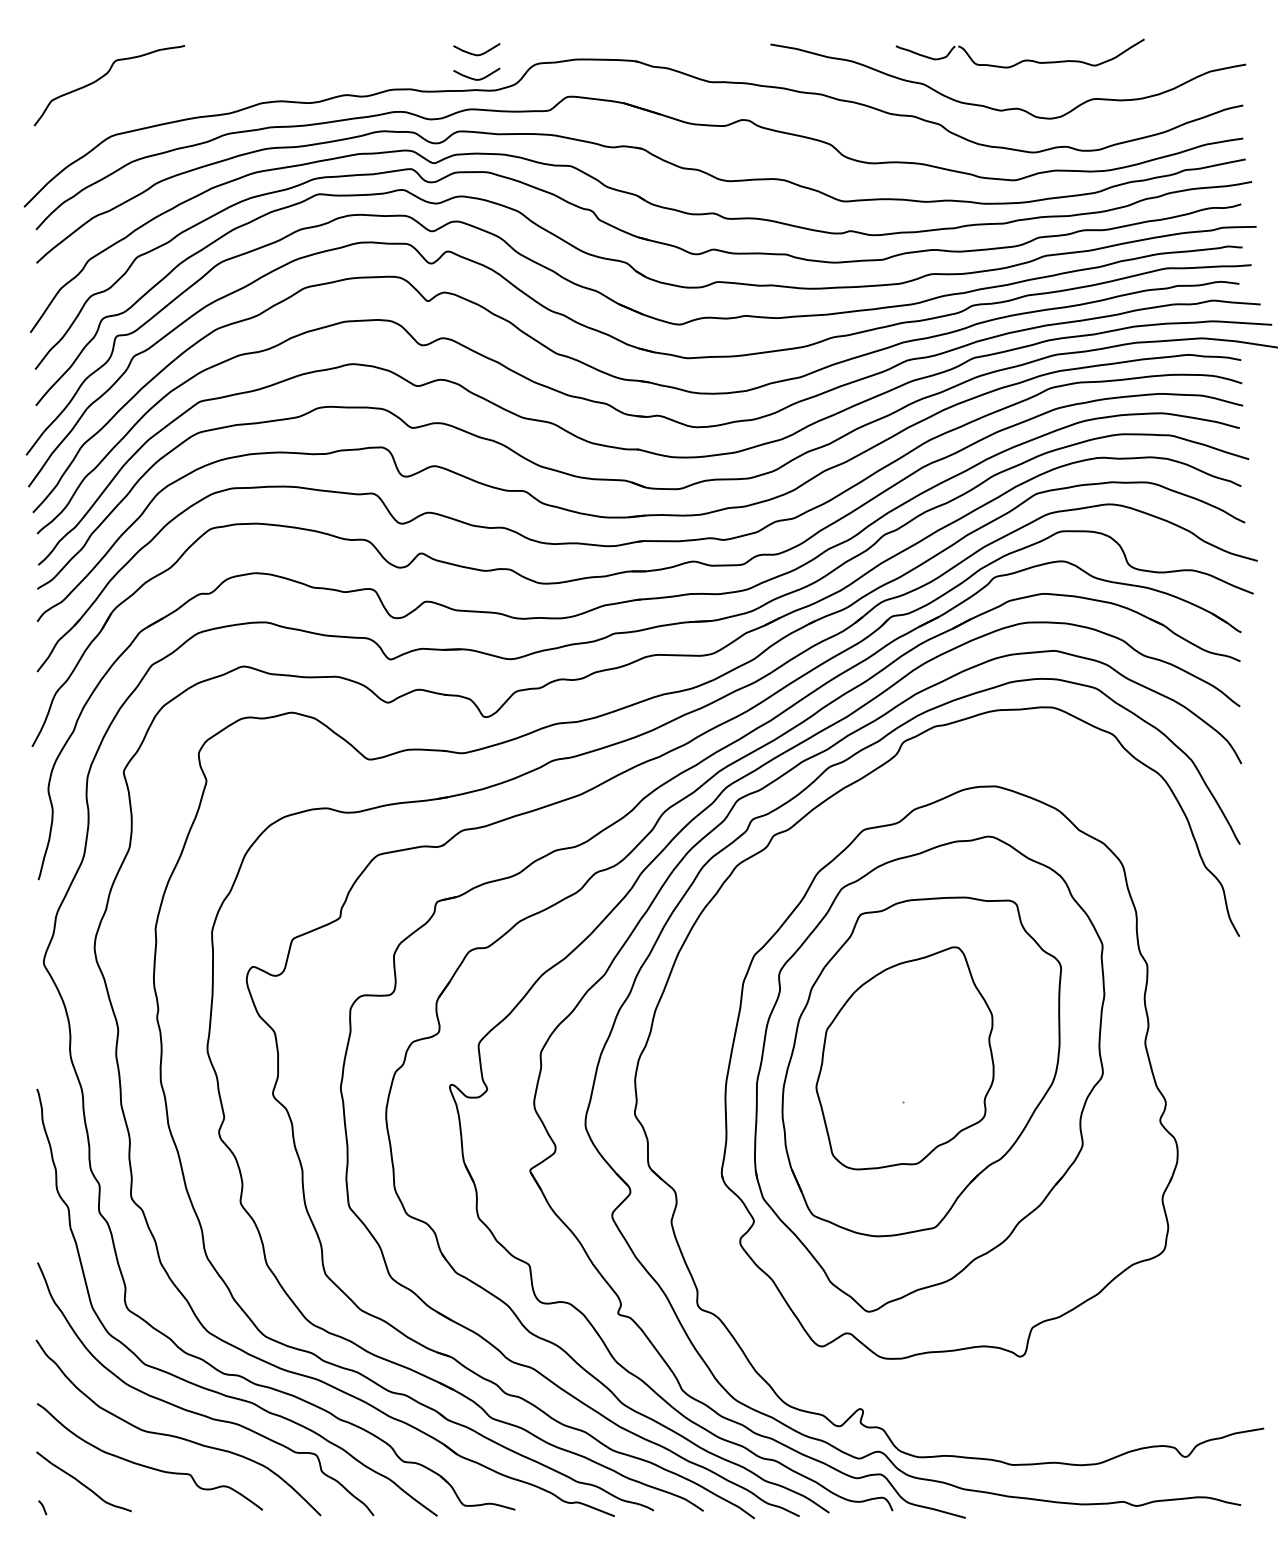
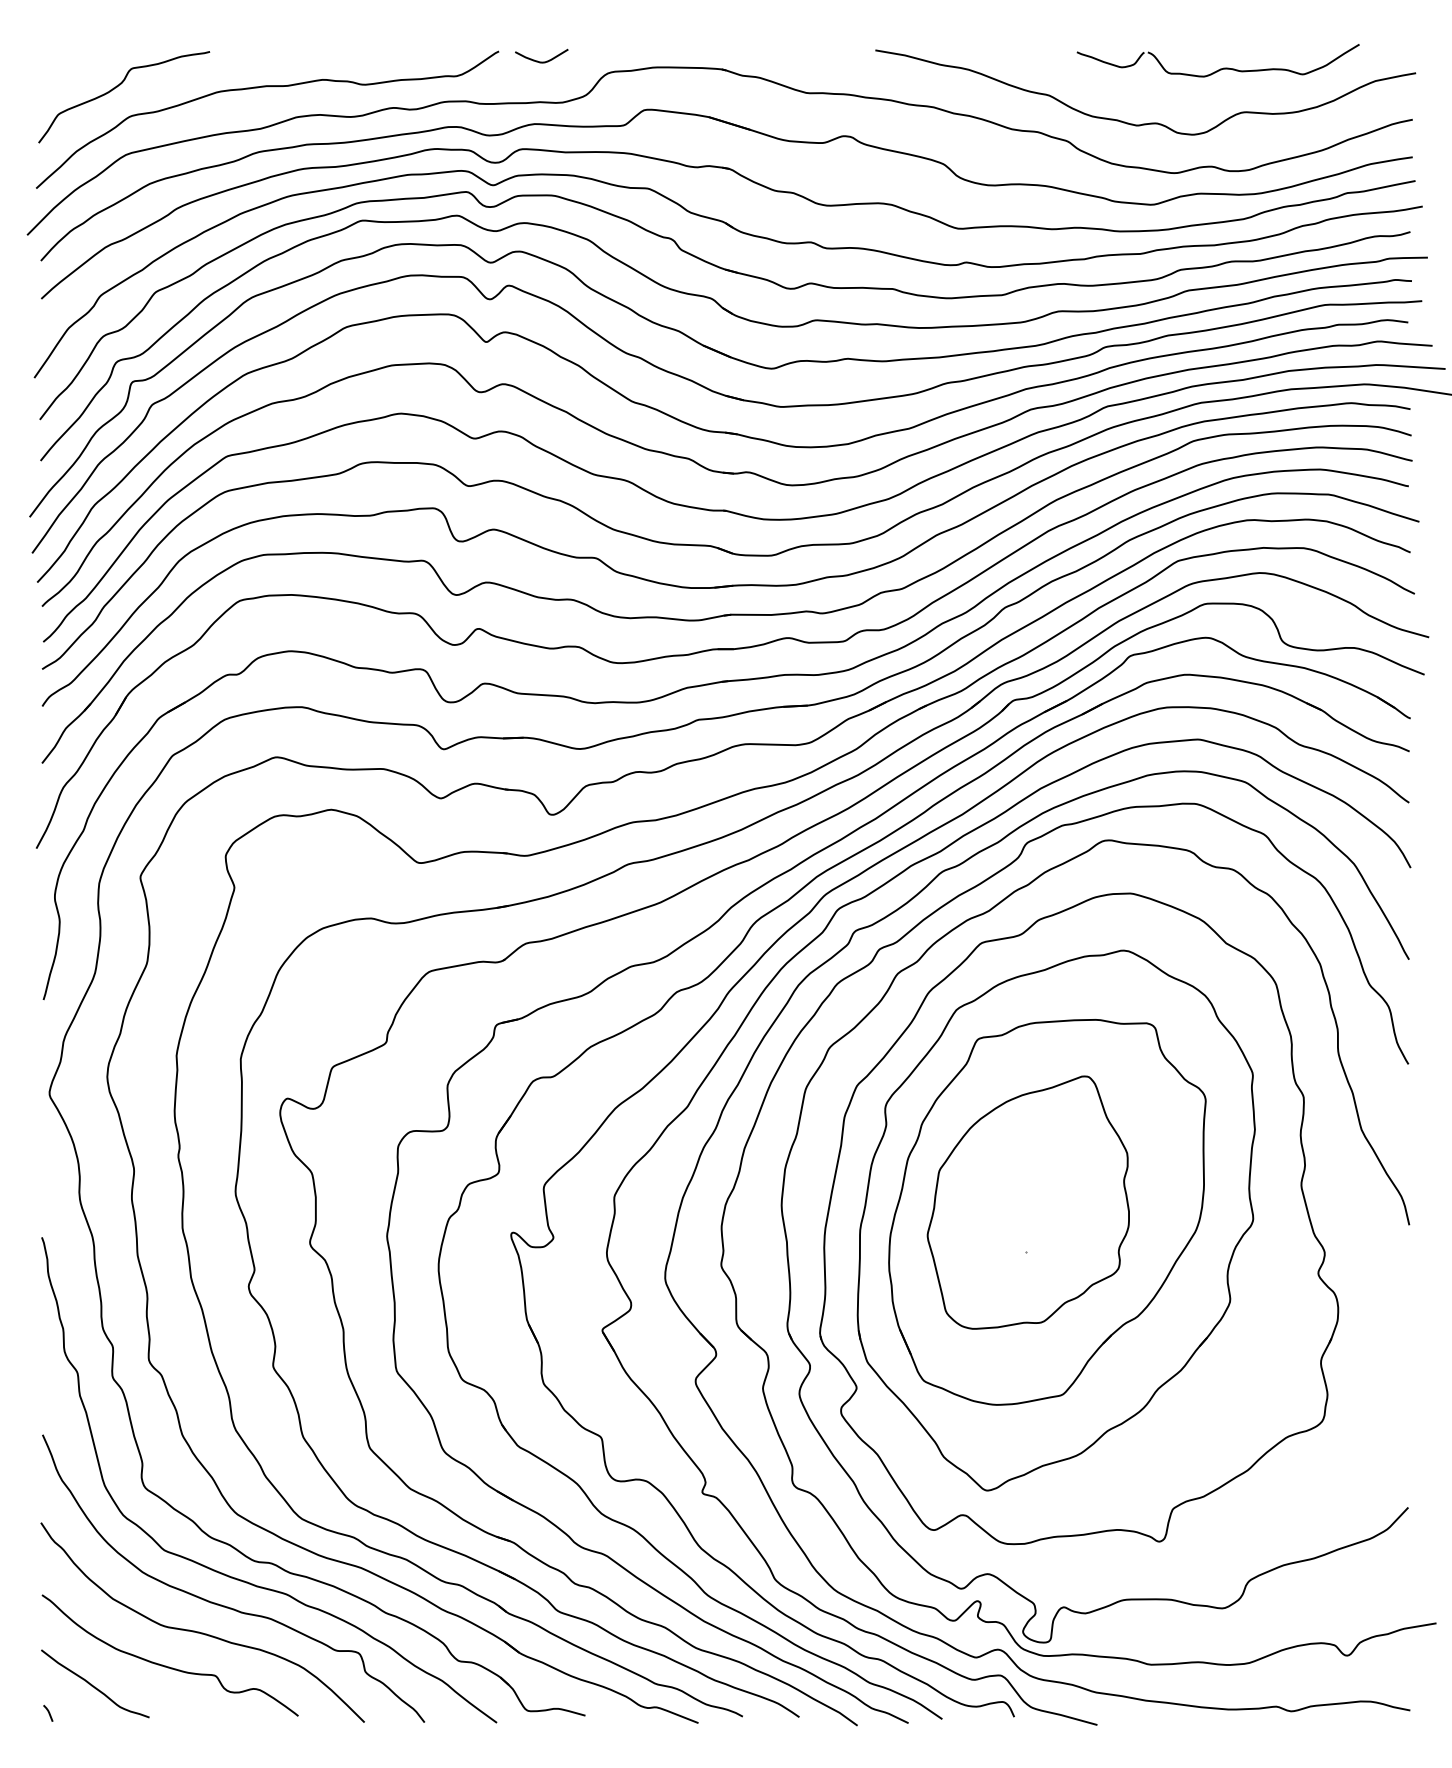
part: (1022, 60) -> (1220, 68), moved
curve: (234, 77) -> (266, 87), added
curve: (476, 78) -> (541, 89), removed
part: (1197, 994) -> (1360, 1129), added

